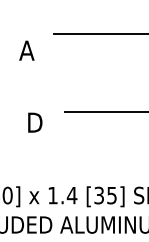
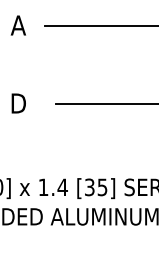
text: (25, 50) -> (17, 25), moved
text: (34, 122) -> (18, 103), moved

